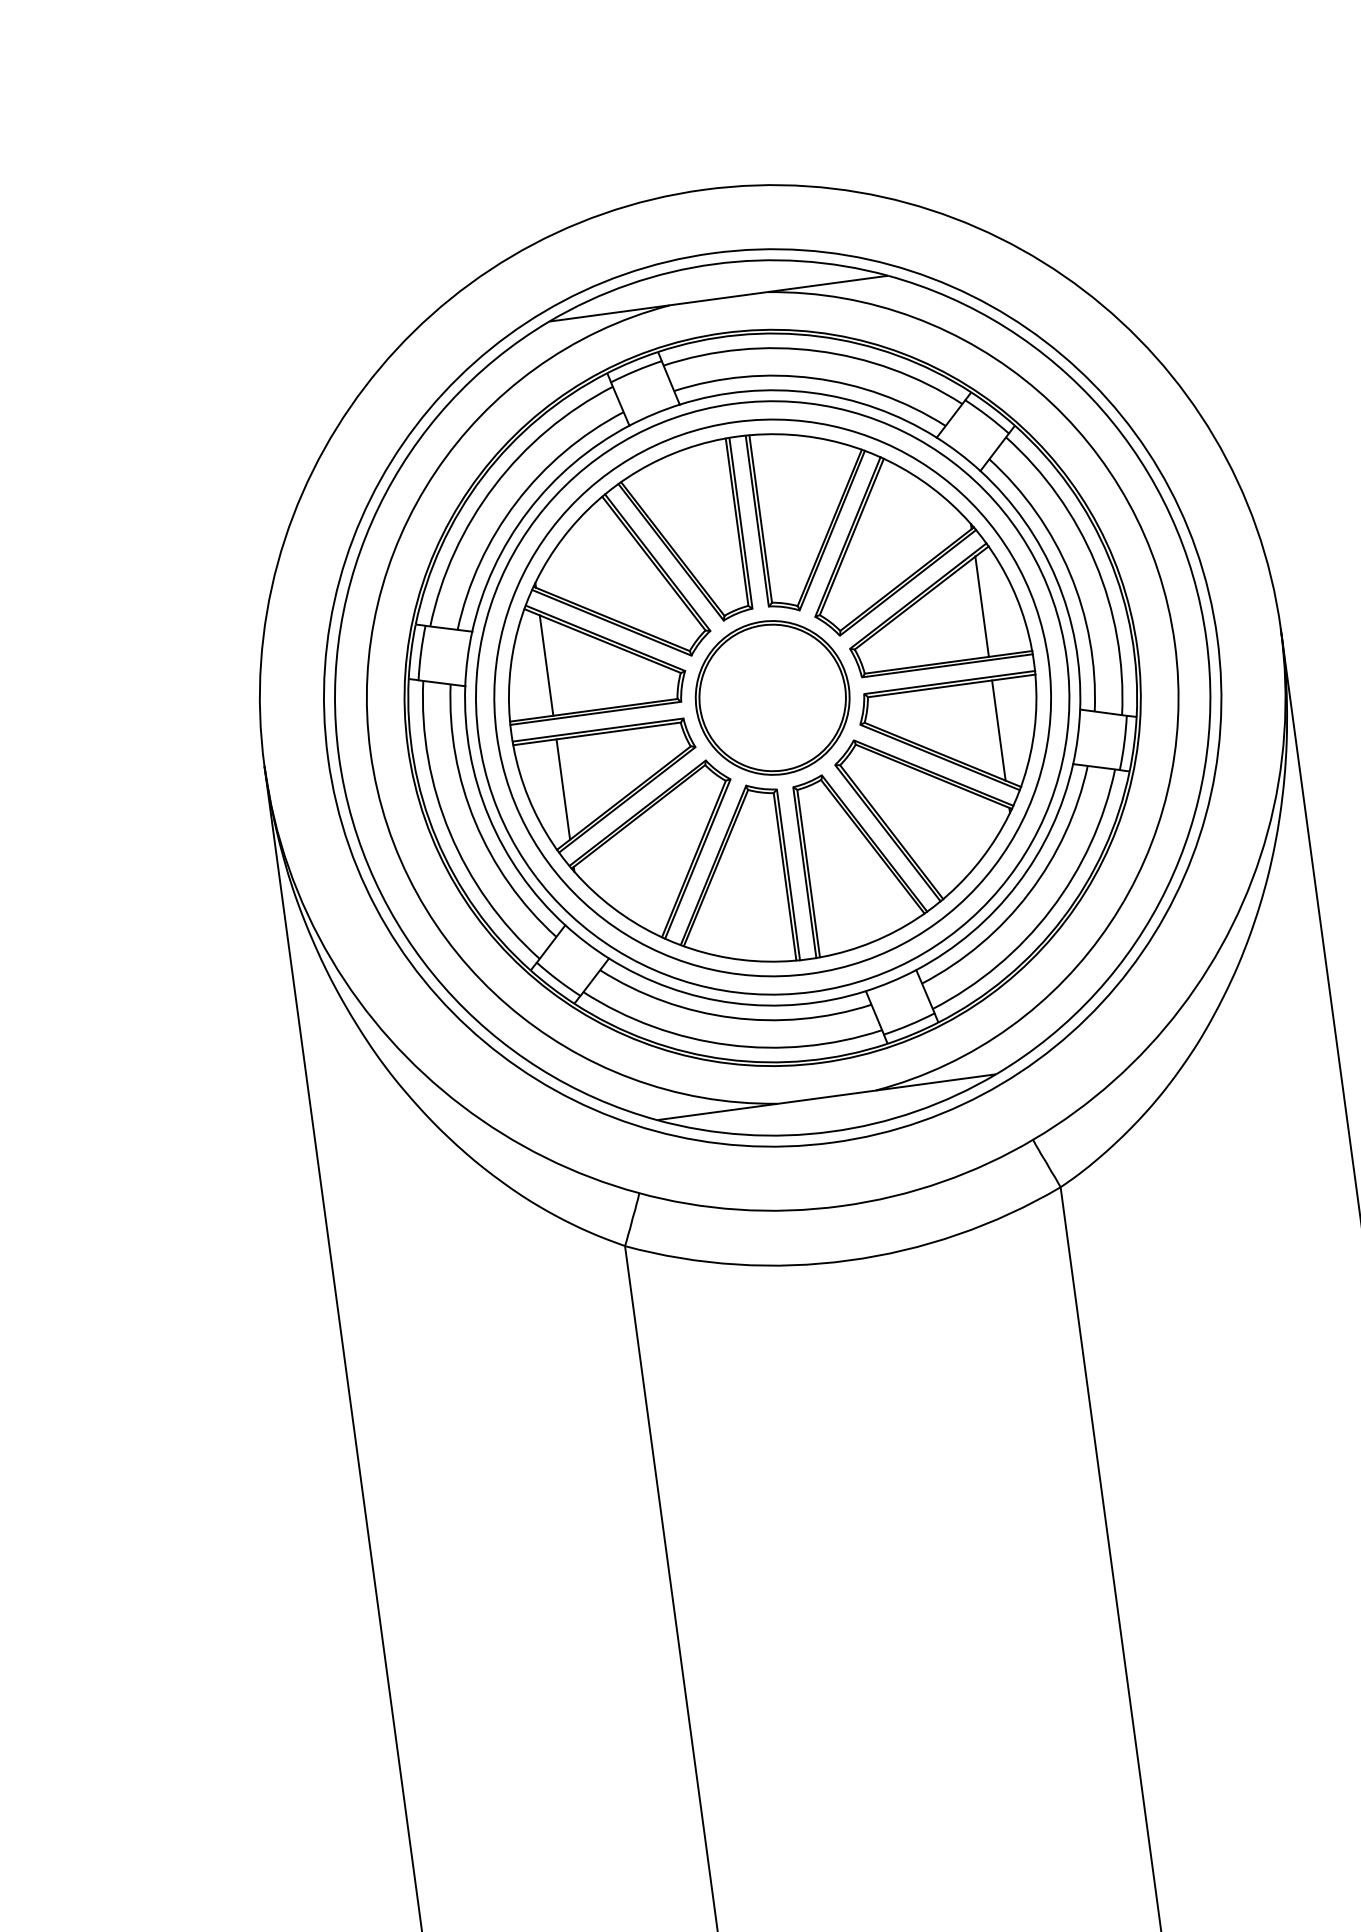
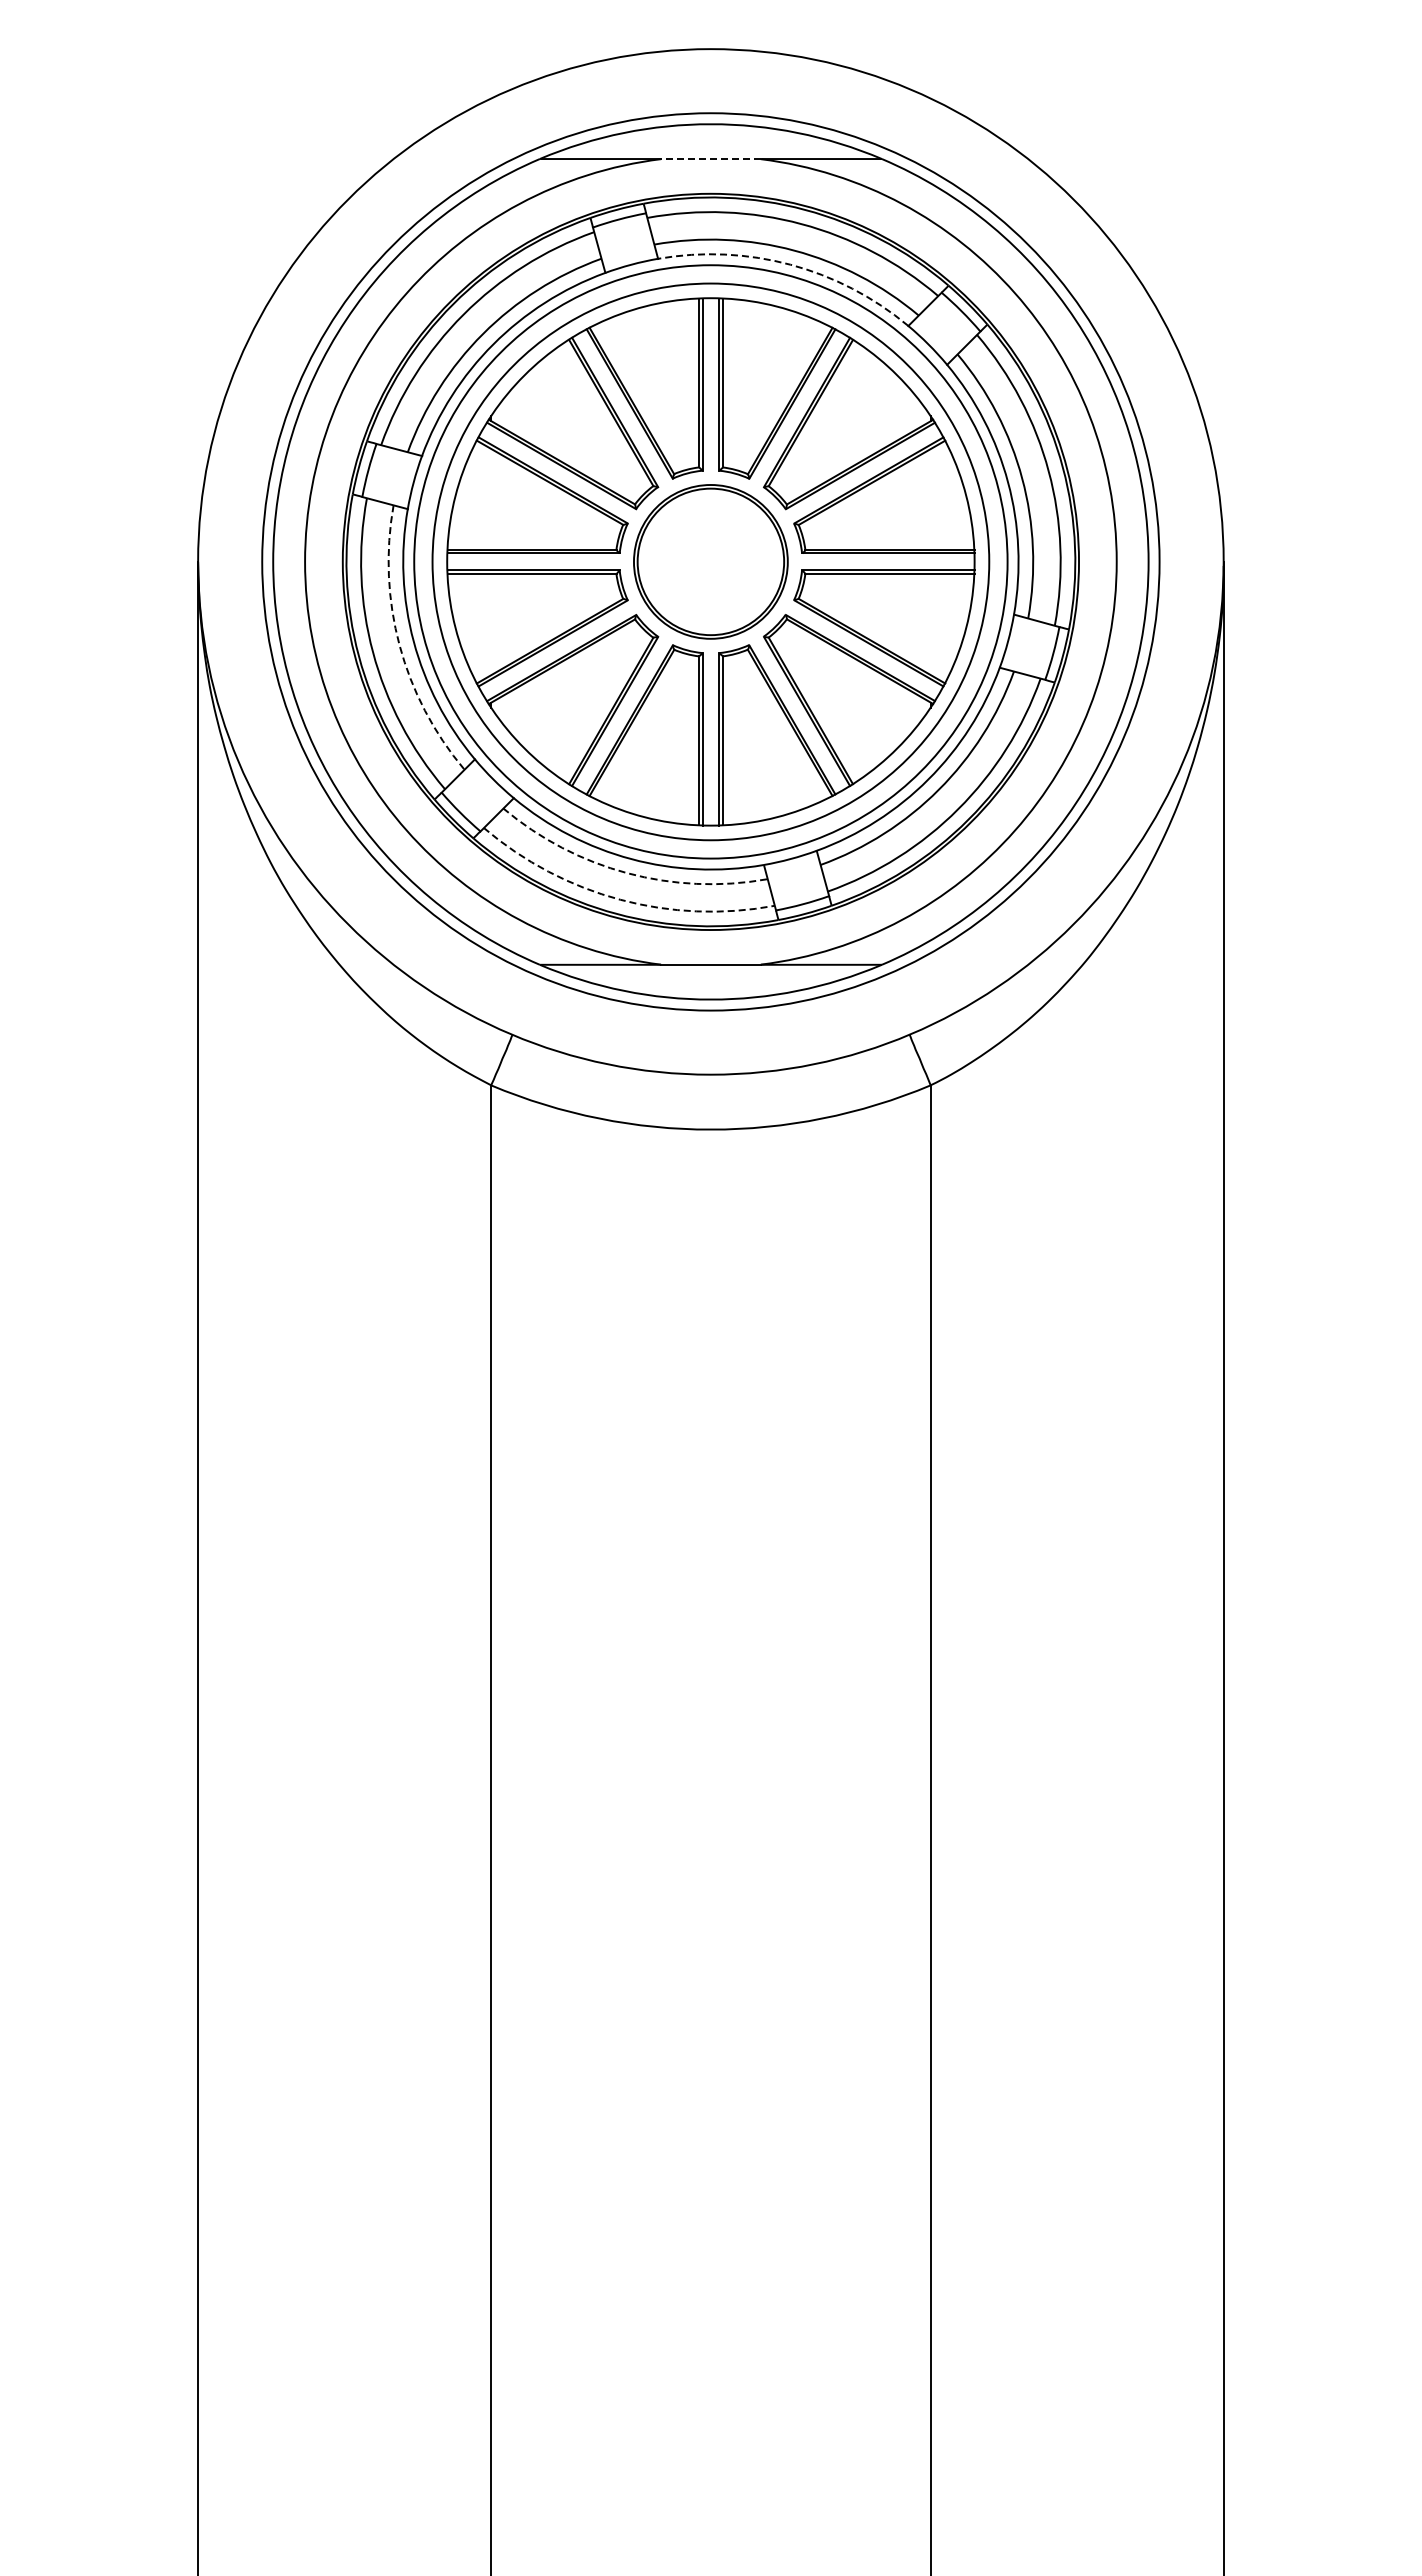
line: (719, 299) -> (711, 159), solid -> dashed
arc: (811, 392) -> (790, 264), solid -> dashed
line: (981, 606) -> (930, 499), removed
line: (546, 665) -> (491, 499), removed
line: (998, 730) -> (930, 624), removed
line: (563, 789) -> (491, 624), removed
arc: (475, 822) -> (399, 645), solid -> dashed
arc: (731, 1017) -> (627, 873), solid -> dashed
arc: (728, 1044) -> (620, 899), solid -> dashed

